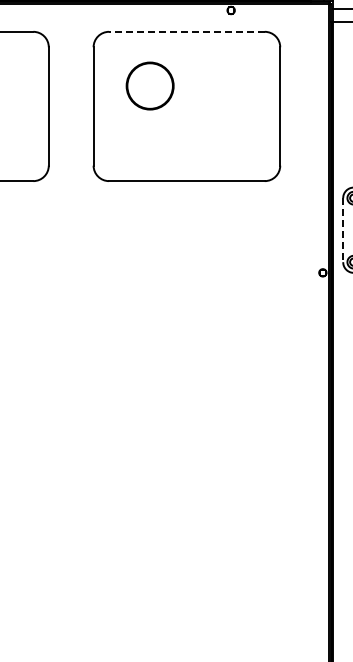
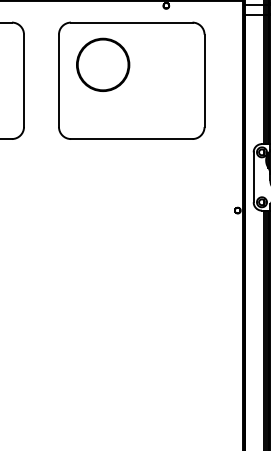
line: (186, 31) -> (131, 22), dashed -> solid
circle: (149, 85) -> (102, 64), size x1.43
line: (343, 230) -> (253, 177), dashed -> solid

